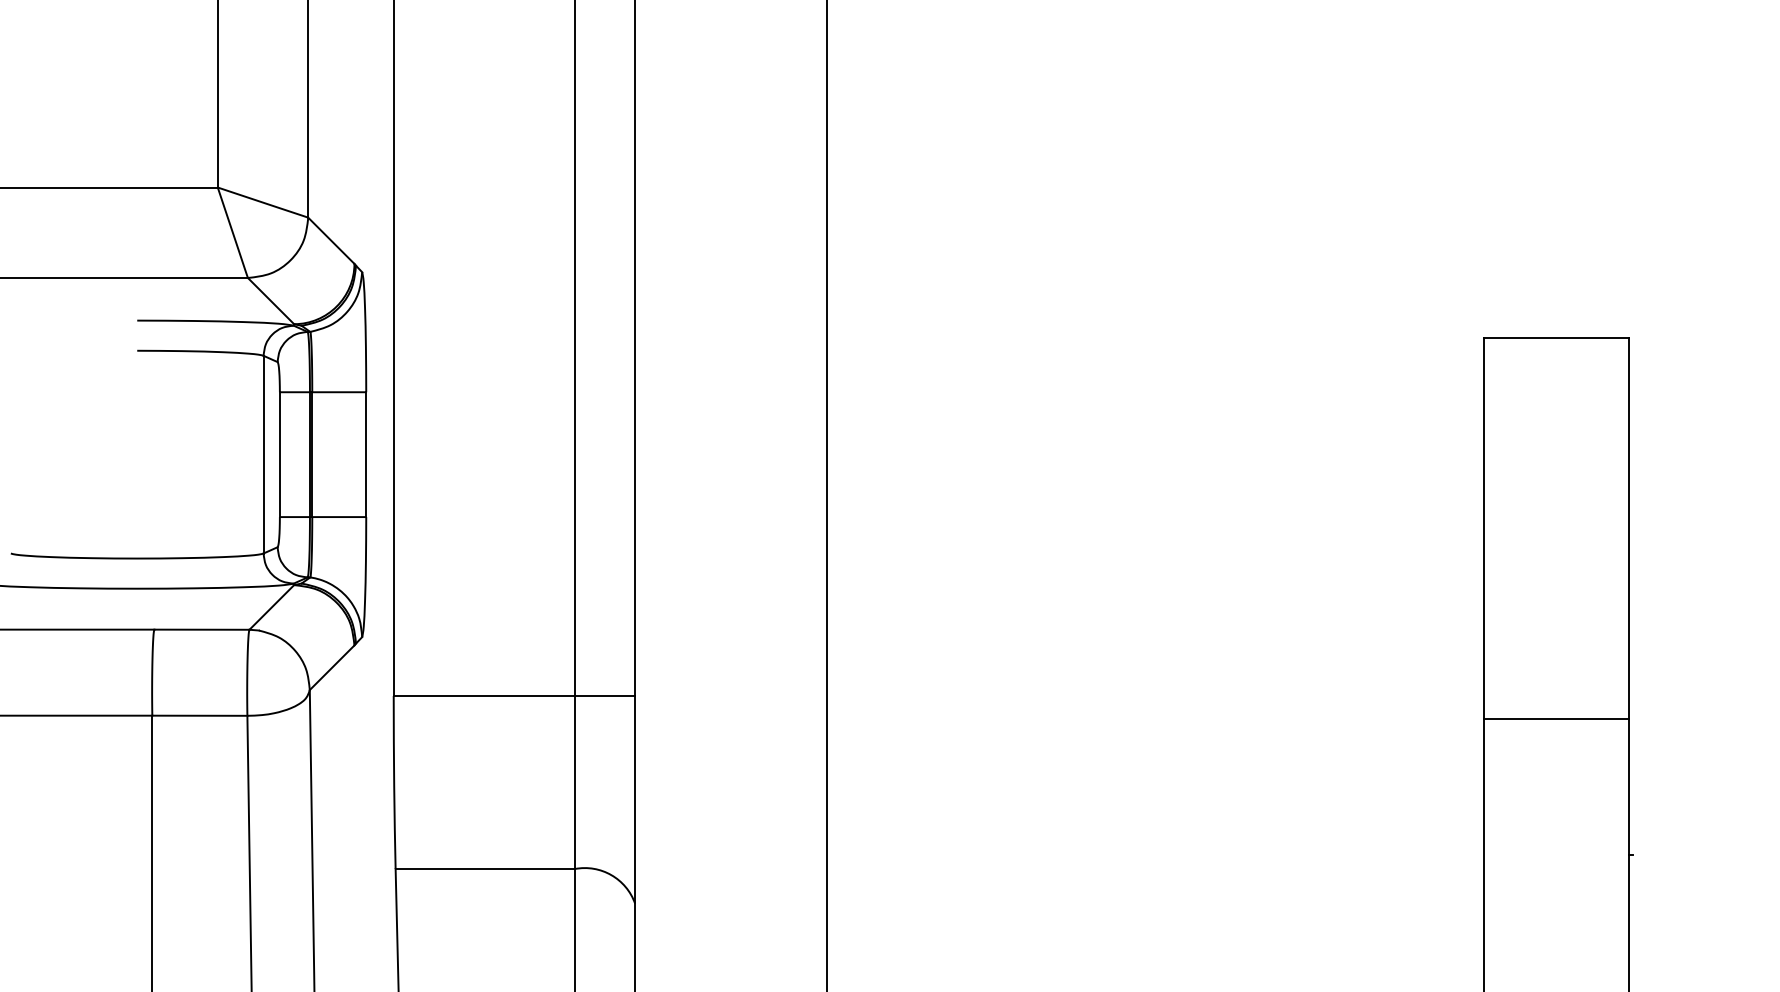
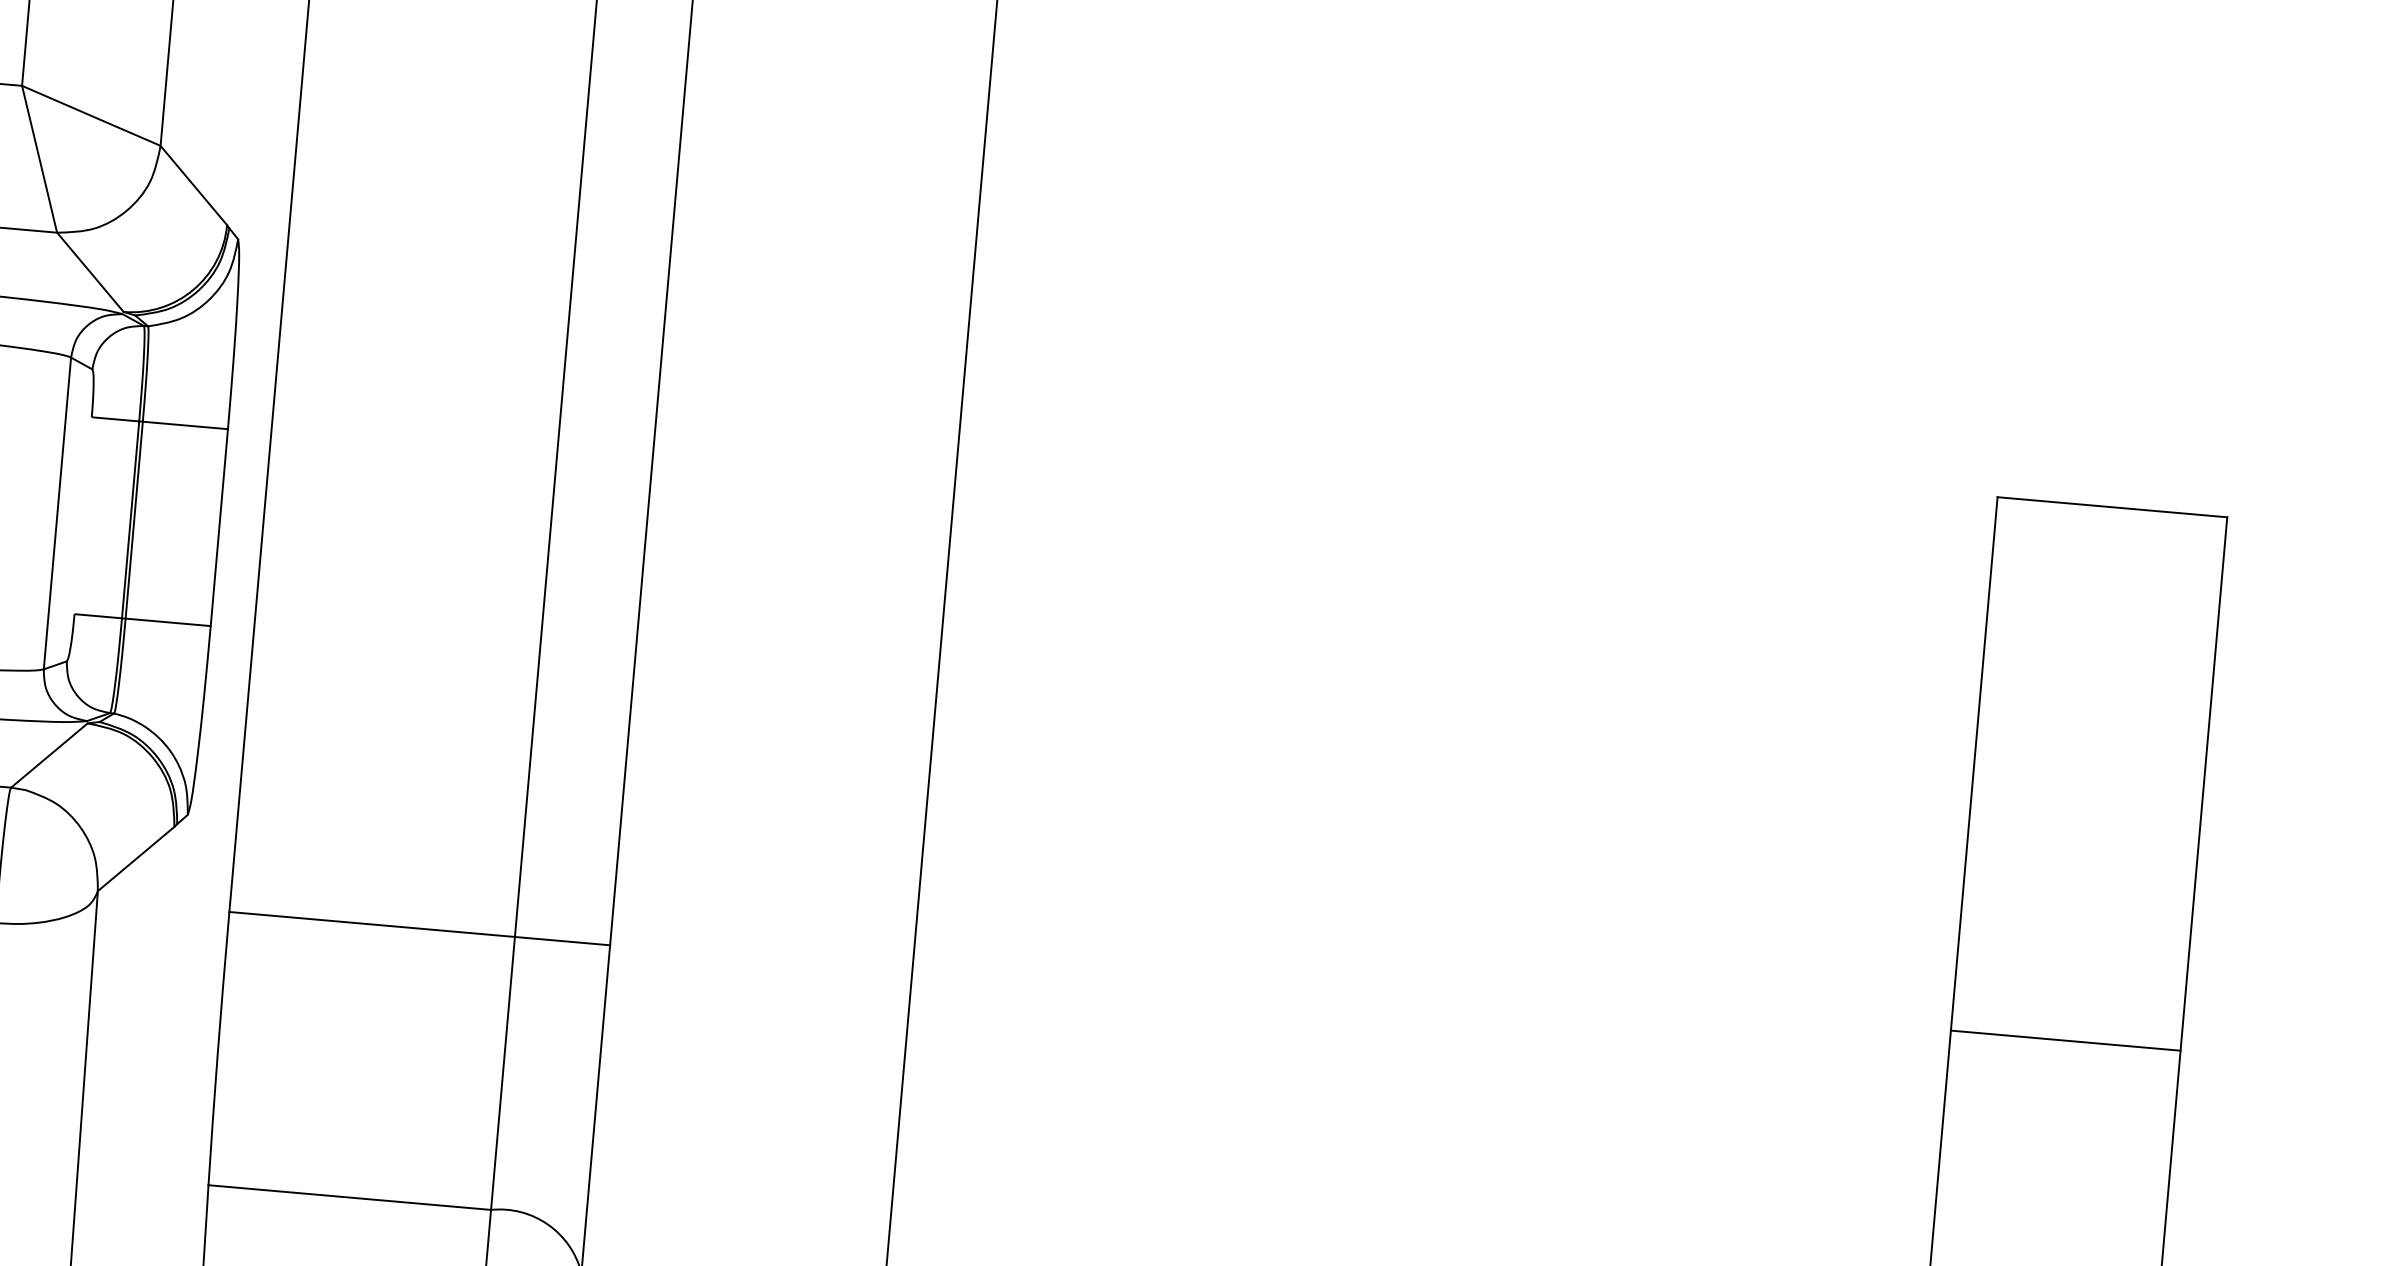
line: (279, 454) -> (82, 515), removed
line: (1556, 718) -> (2066, 1040), moved

